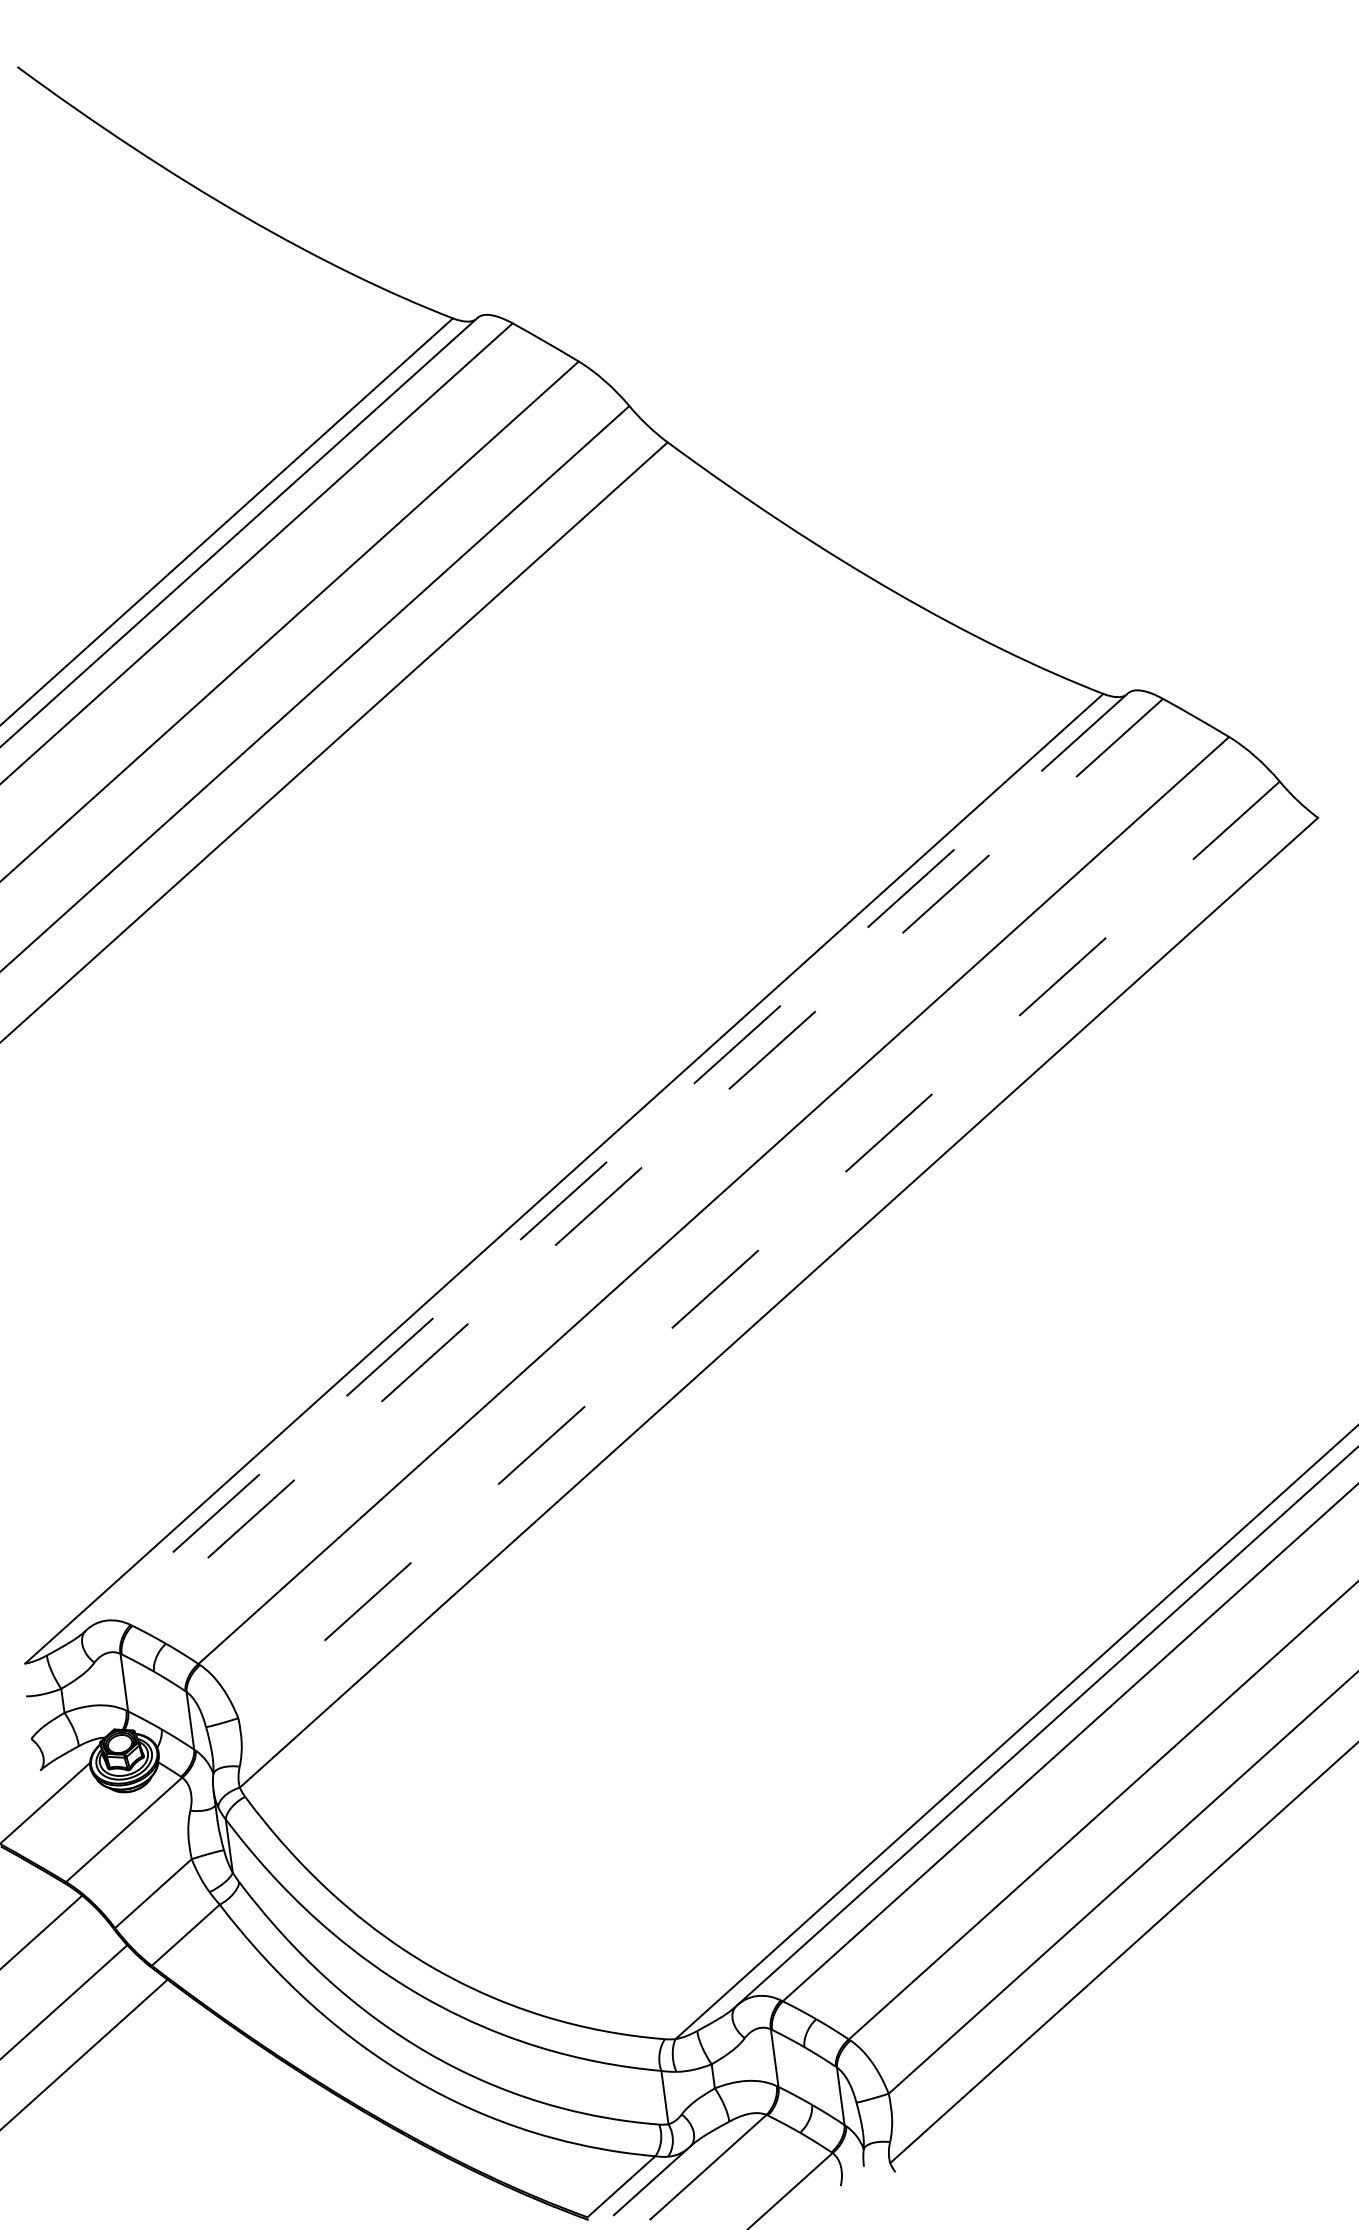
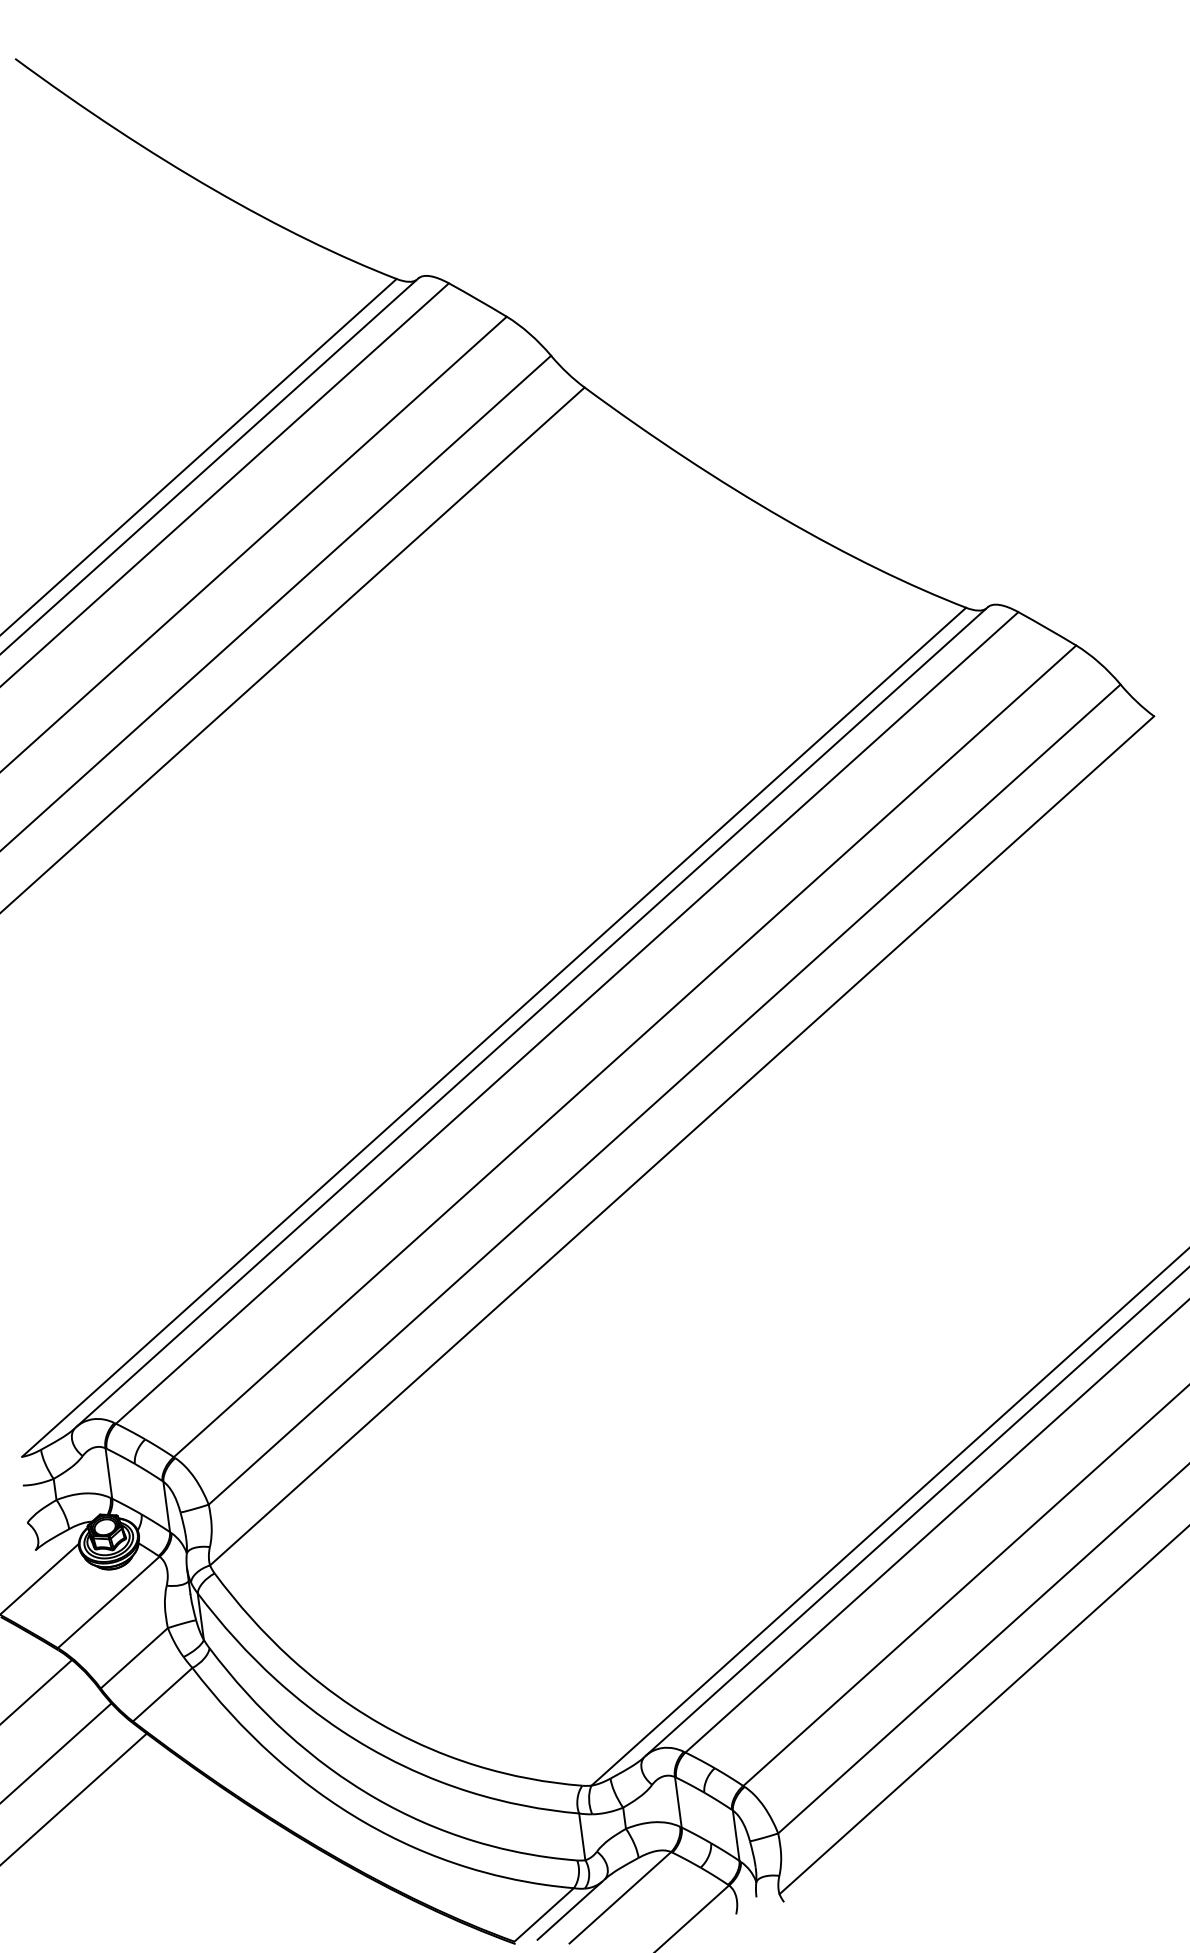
line: (607, 1161) -> (531, 1017), dashed -> solid
line: (647, 1162) -> (566, 1018), dashed -> solid
line: (758, 1250) -> (664, 1095), dashed -> solid

